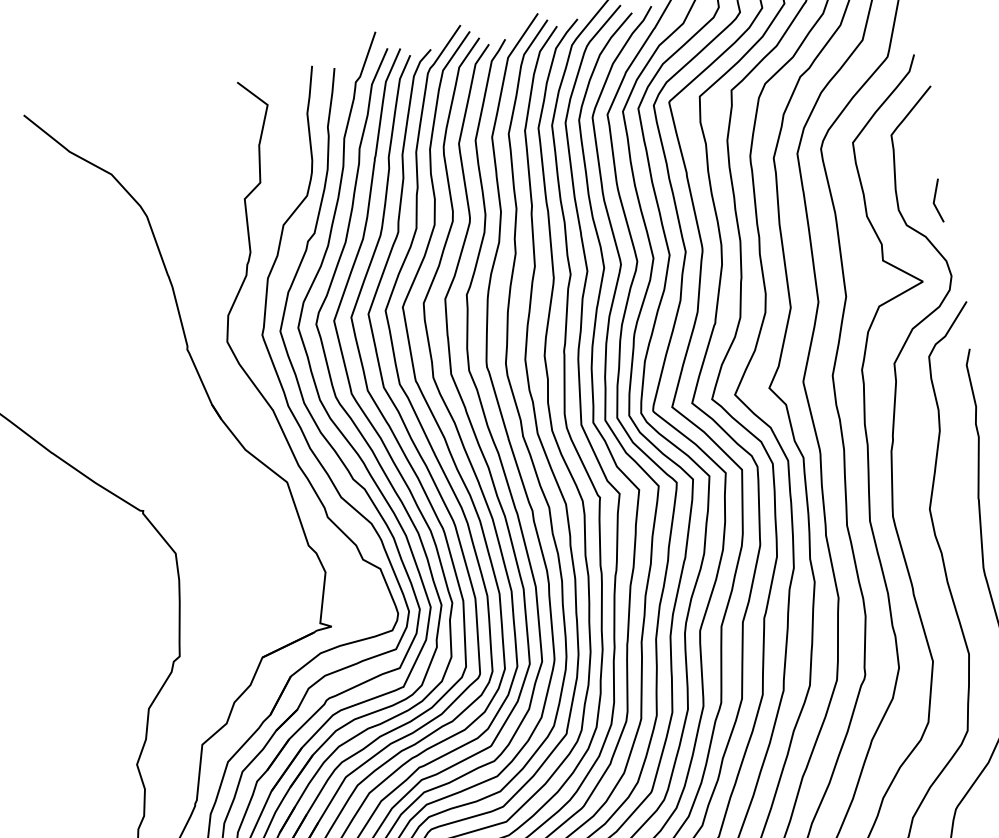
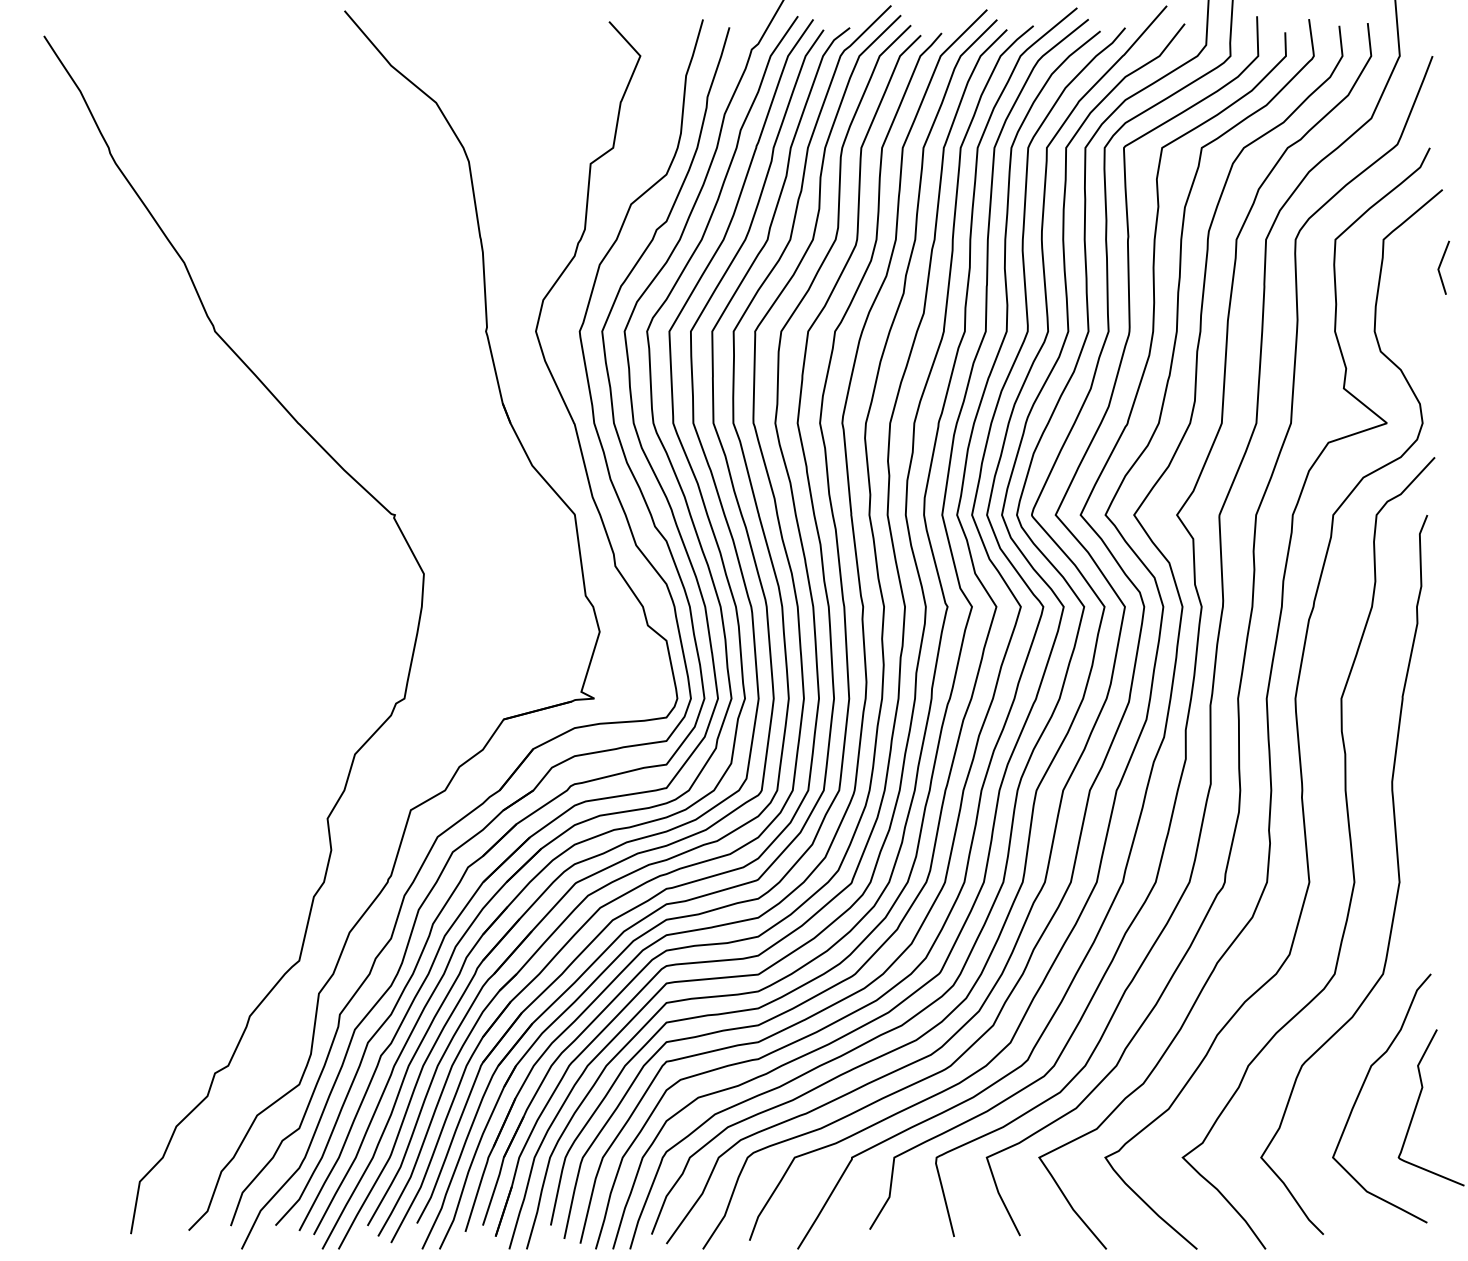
line: (935, 201) -> (1440, 267), moved

